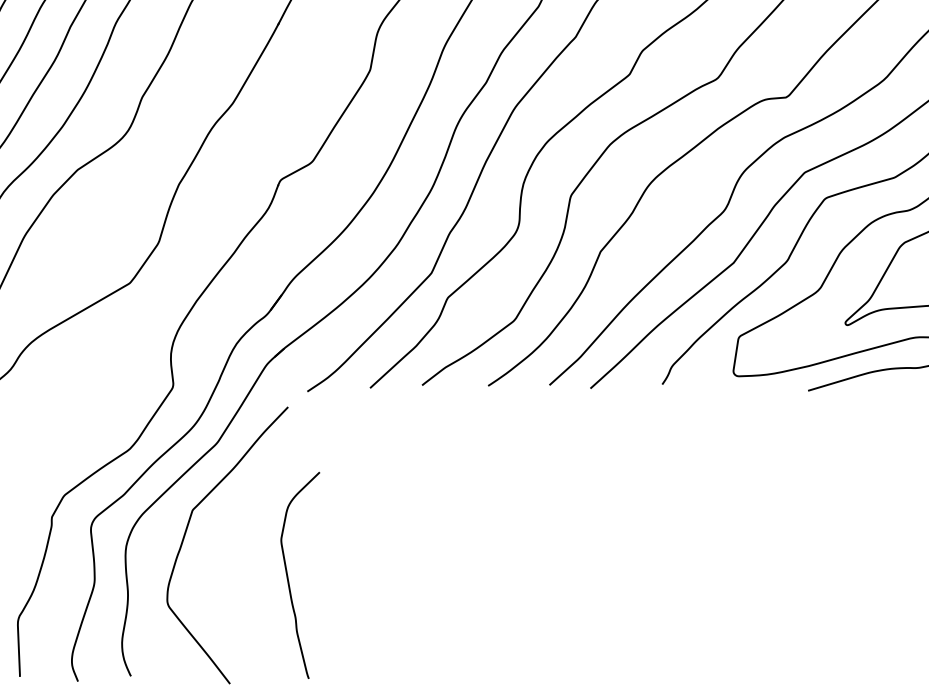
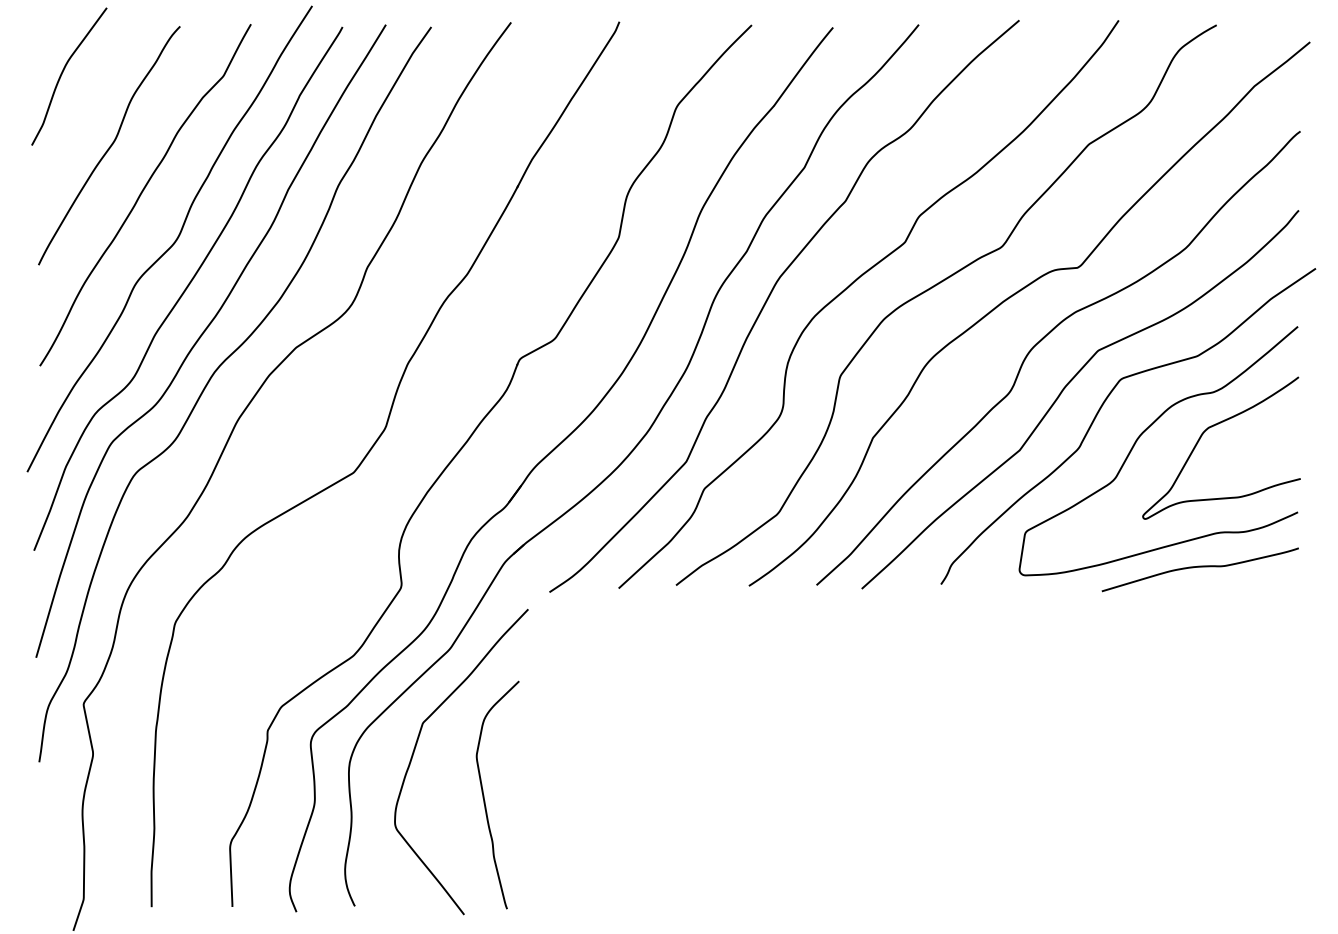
curve: (288, 575) -> (484, 795), moved

